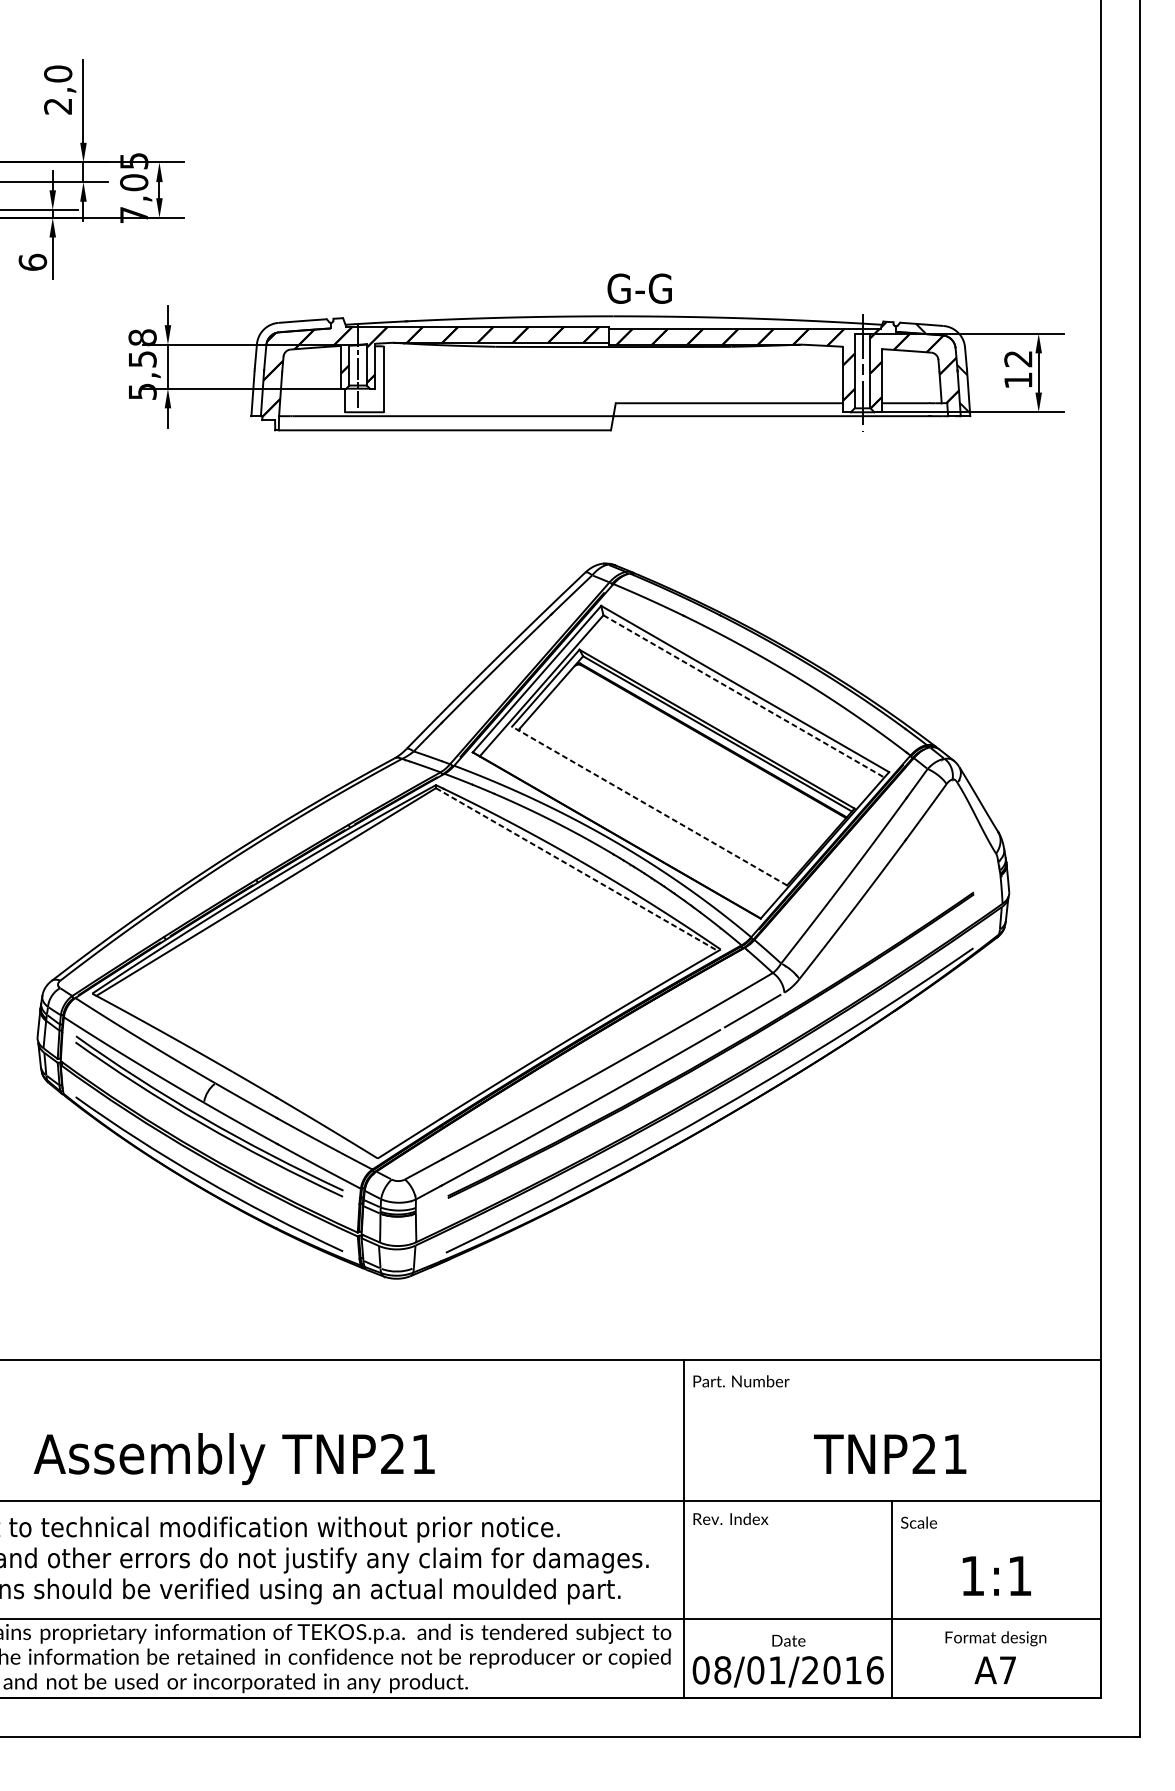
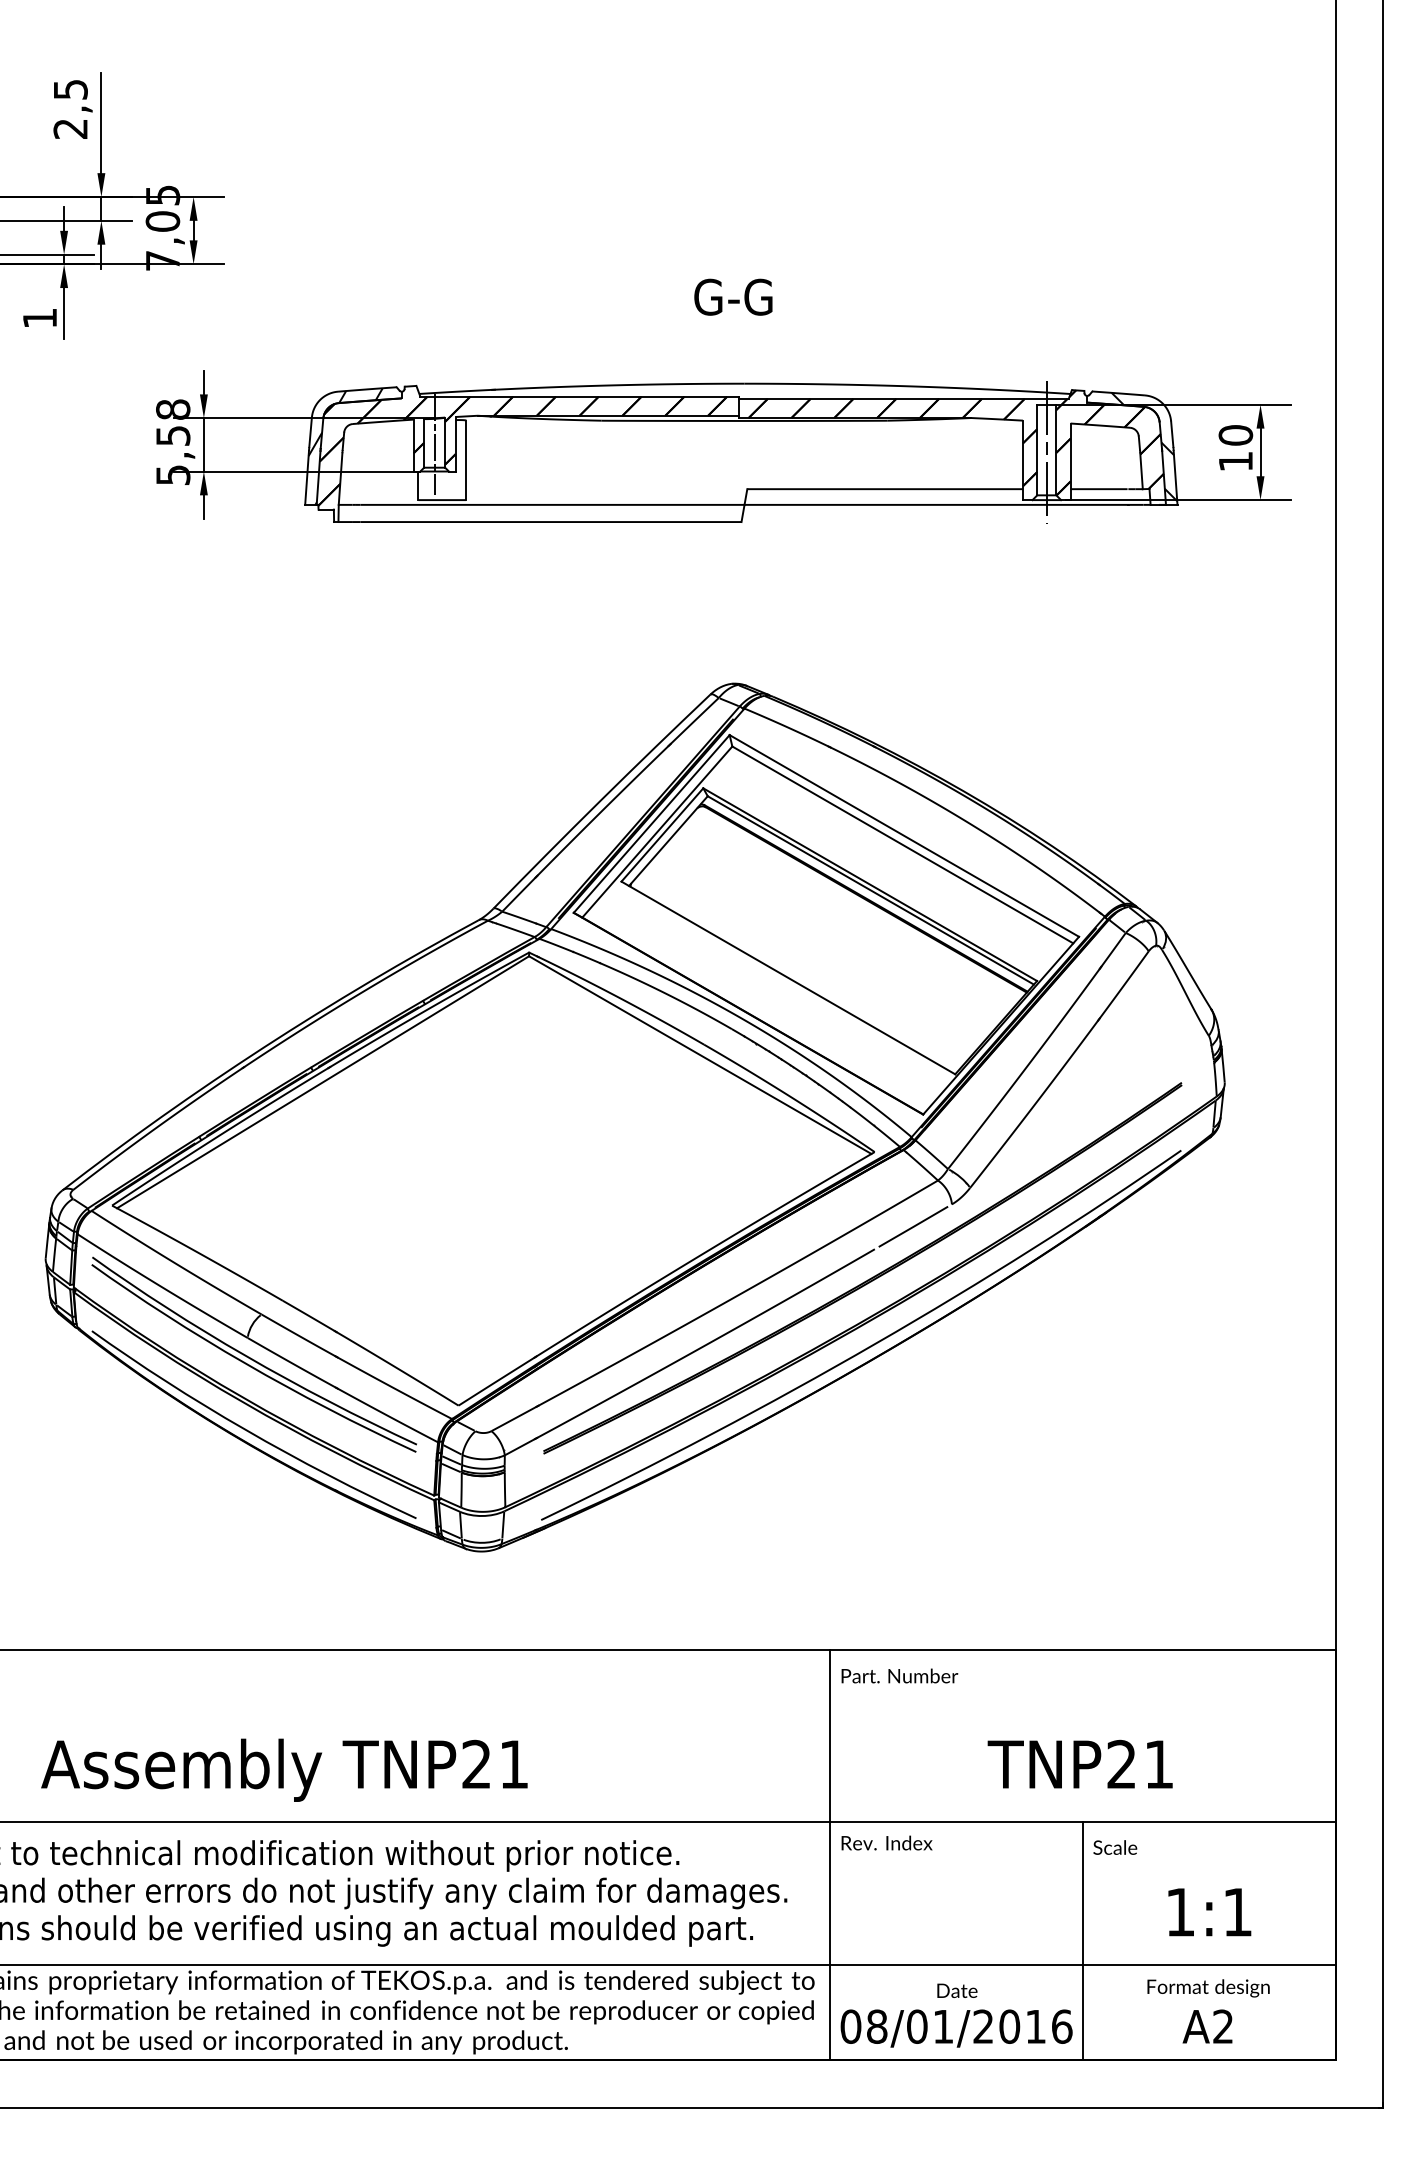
text: (58, 73) -> (70, 89), 2,0 -> 2,5
text: (32, 261) -> (39, 317), 6 -> 1
text: (639, 288) -> (733, 296), moved
text: (1018, 359) -> (1235, 435), 12 -> 10
hatch: (284, 368) -> (345, 446), added
line: (743, 696) -> (902, 844), dashed -> solid
line: (649, 805) -> (788, 977), dashed -> solid
line: (577, 869) -> (700, 1055), dashed -> solid
text: (1007, 1670) -> (1222, 2026), A7 -> A2

